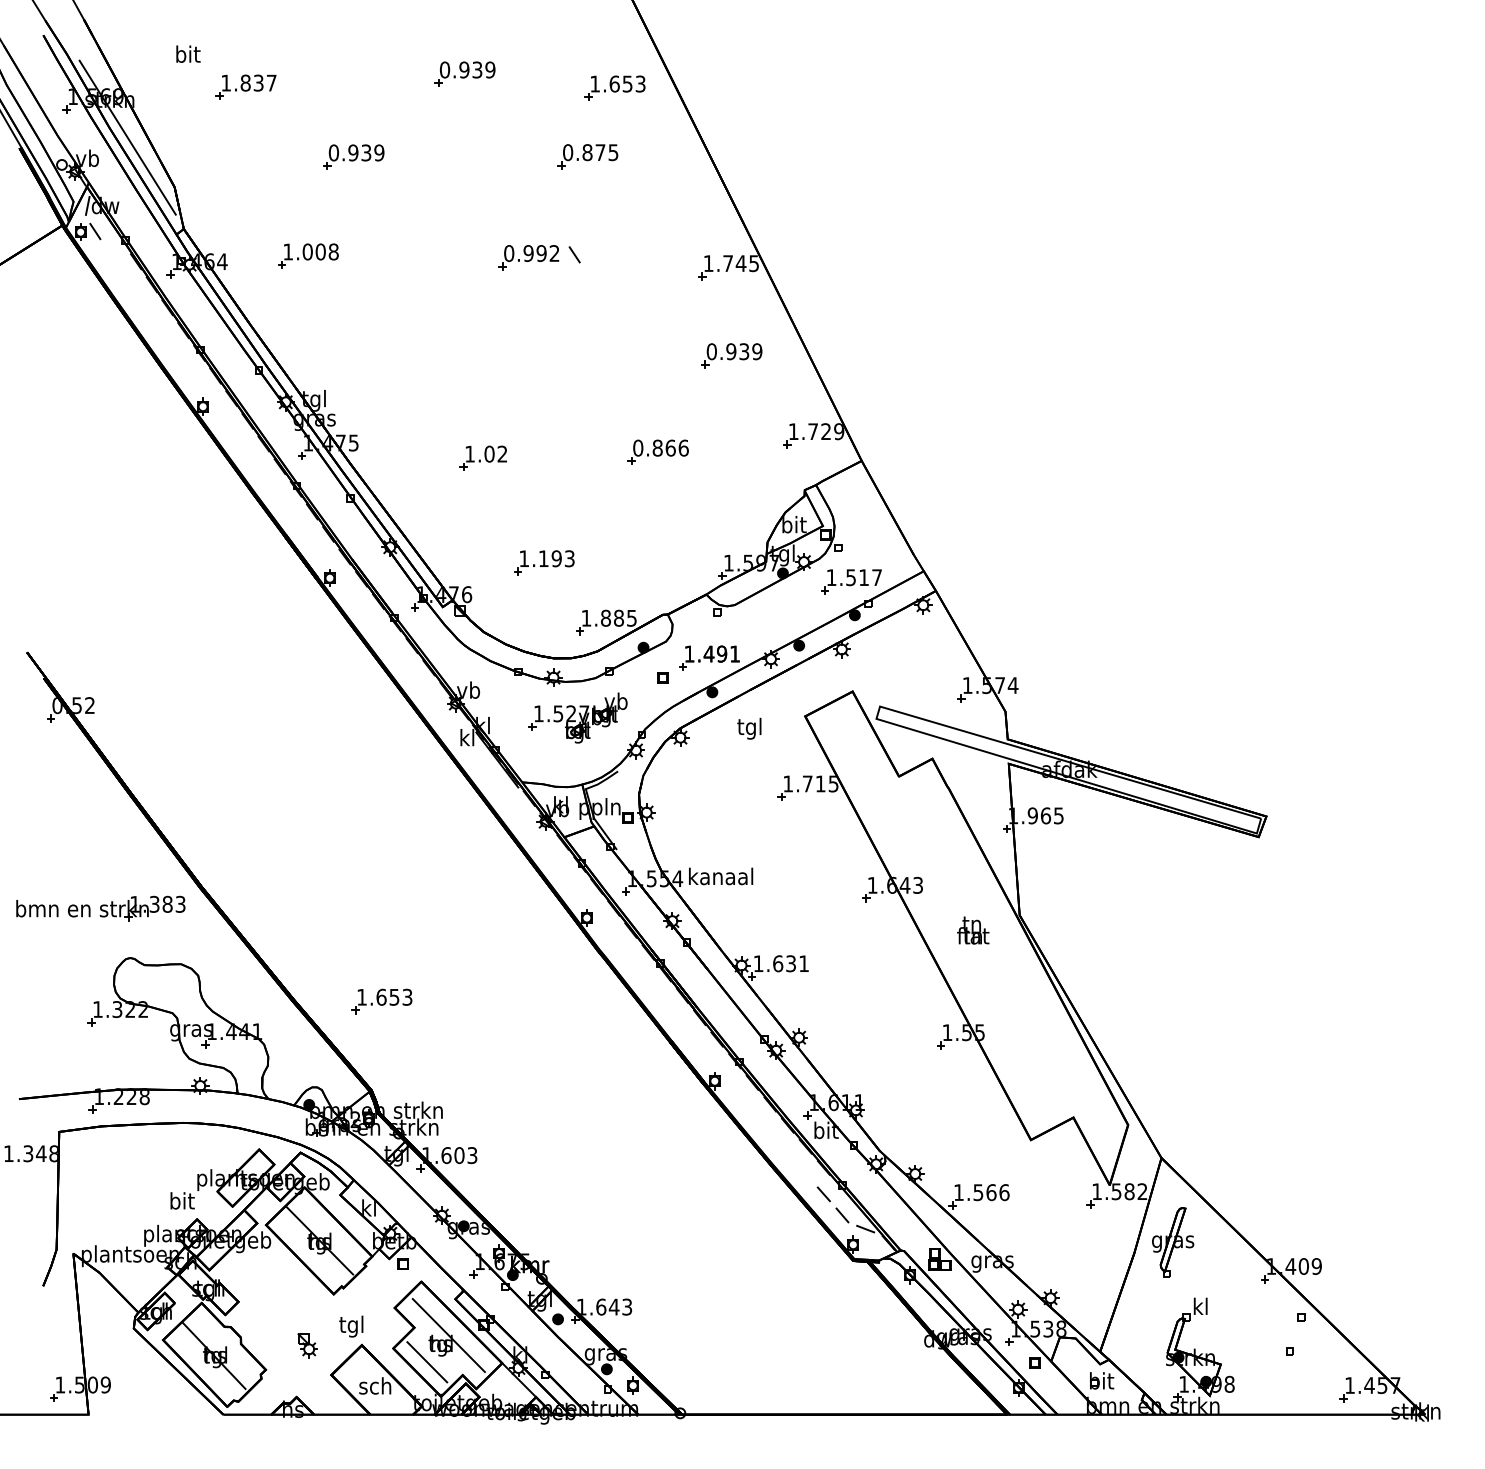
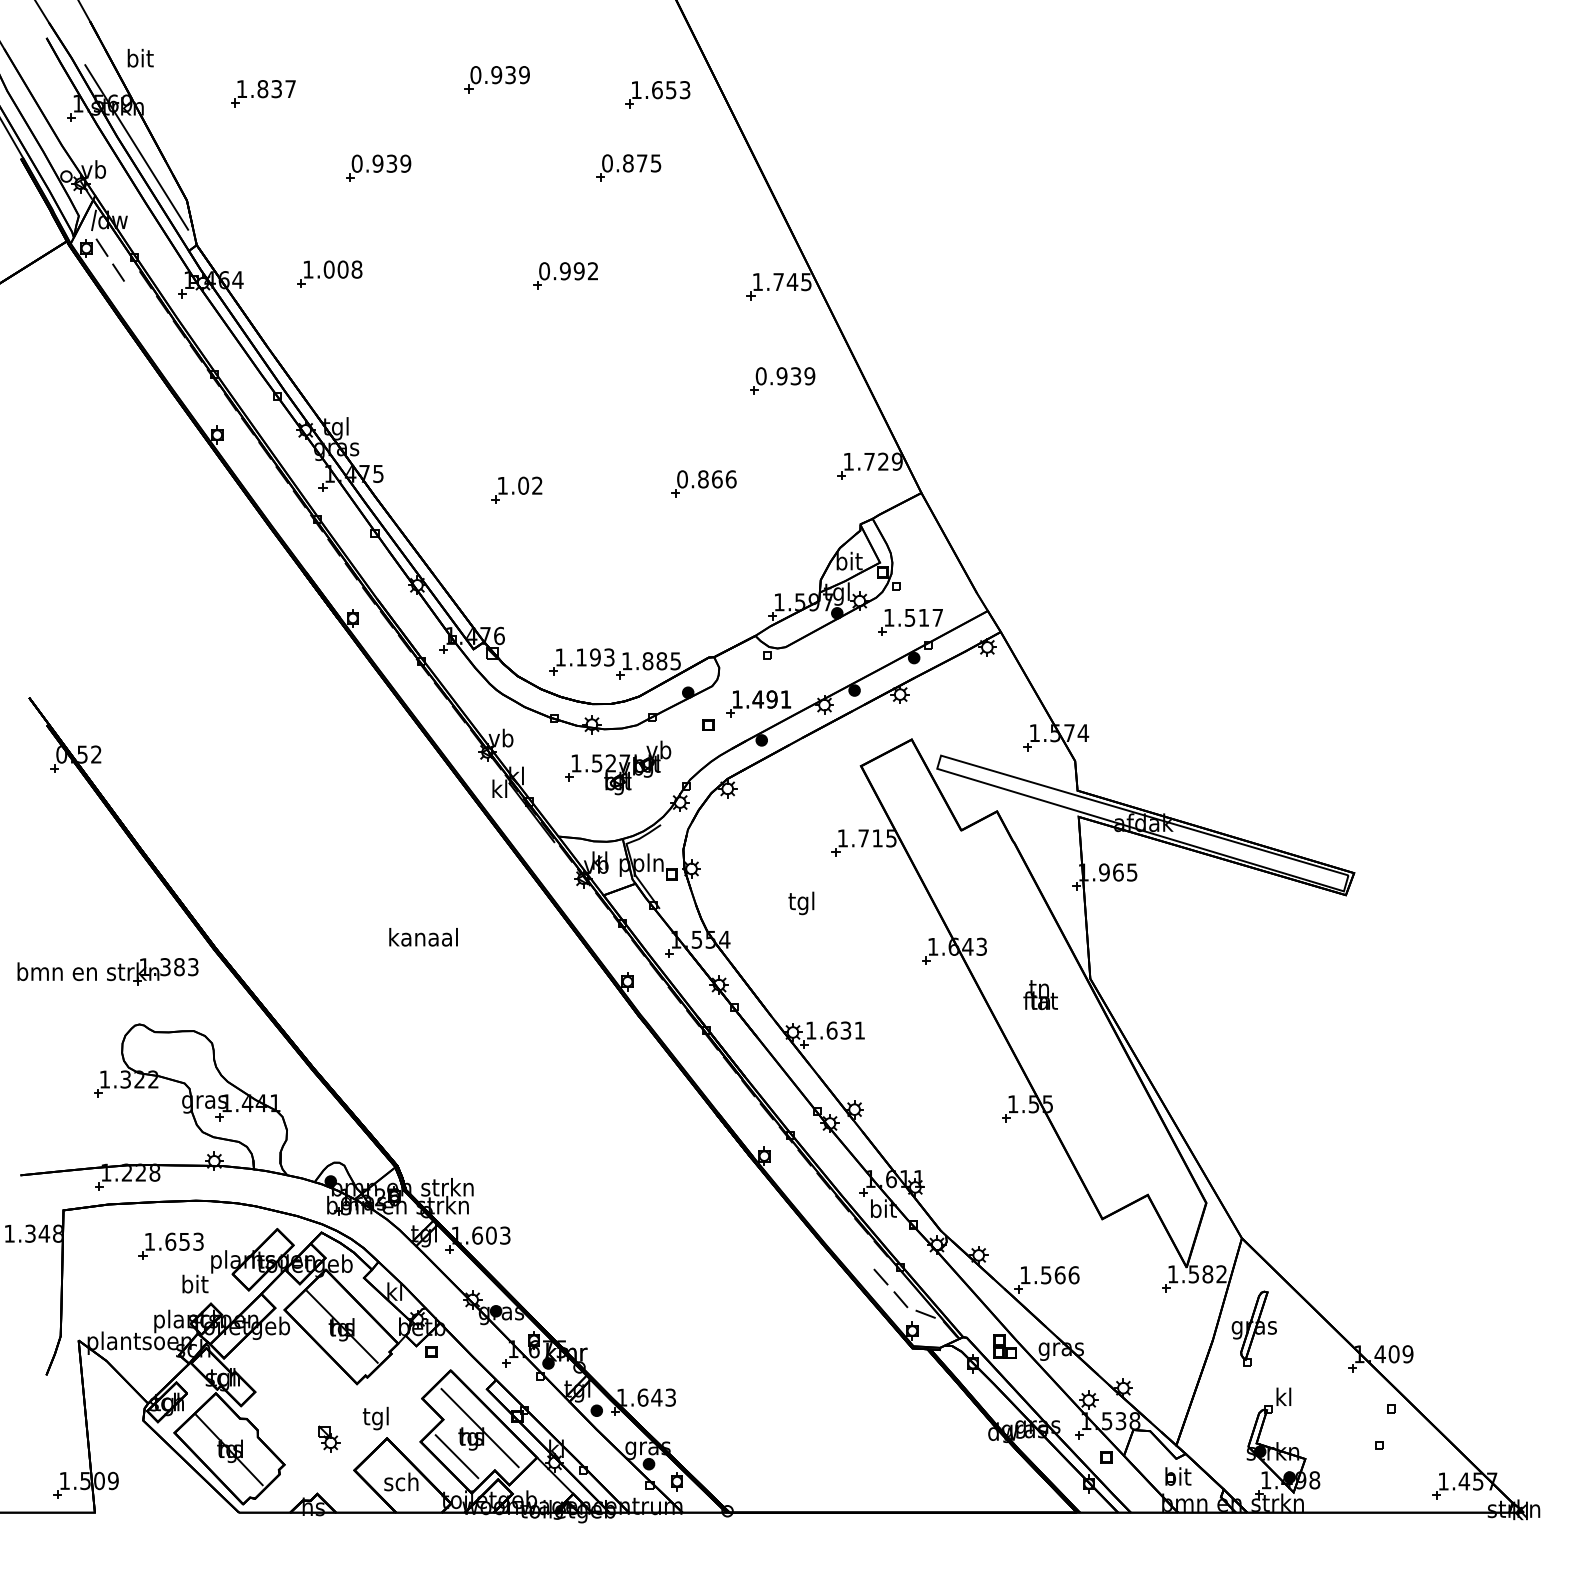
text: (188, 53) -> (140, 57), moved
line: (574, 254) -> (118, 272), moved
part: (544, 562) -> (582, 661), moved
text: (749, 728) -> (801, 903), moved
text: (721, 876) -> (424, 937), moved
part: (381, 1001) -> (170, 1246), moved

